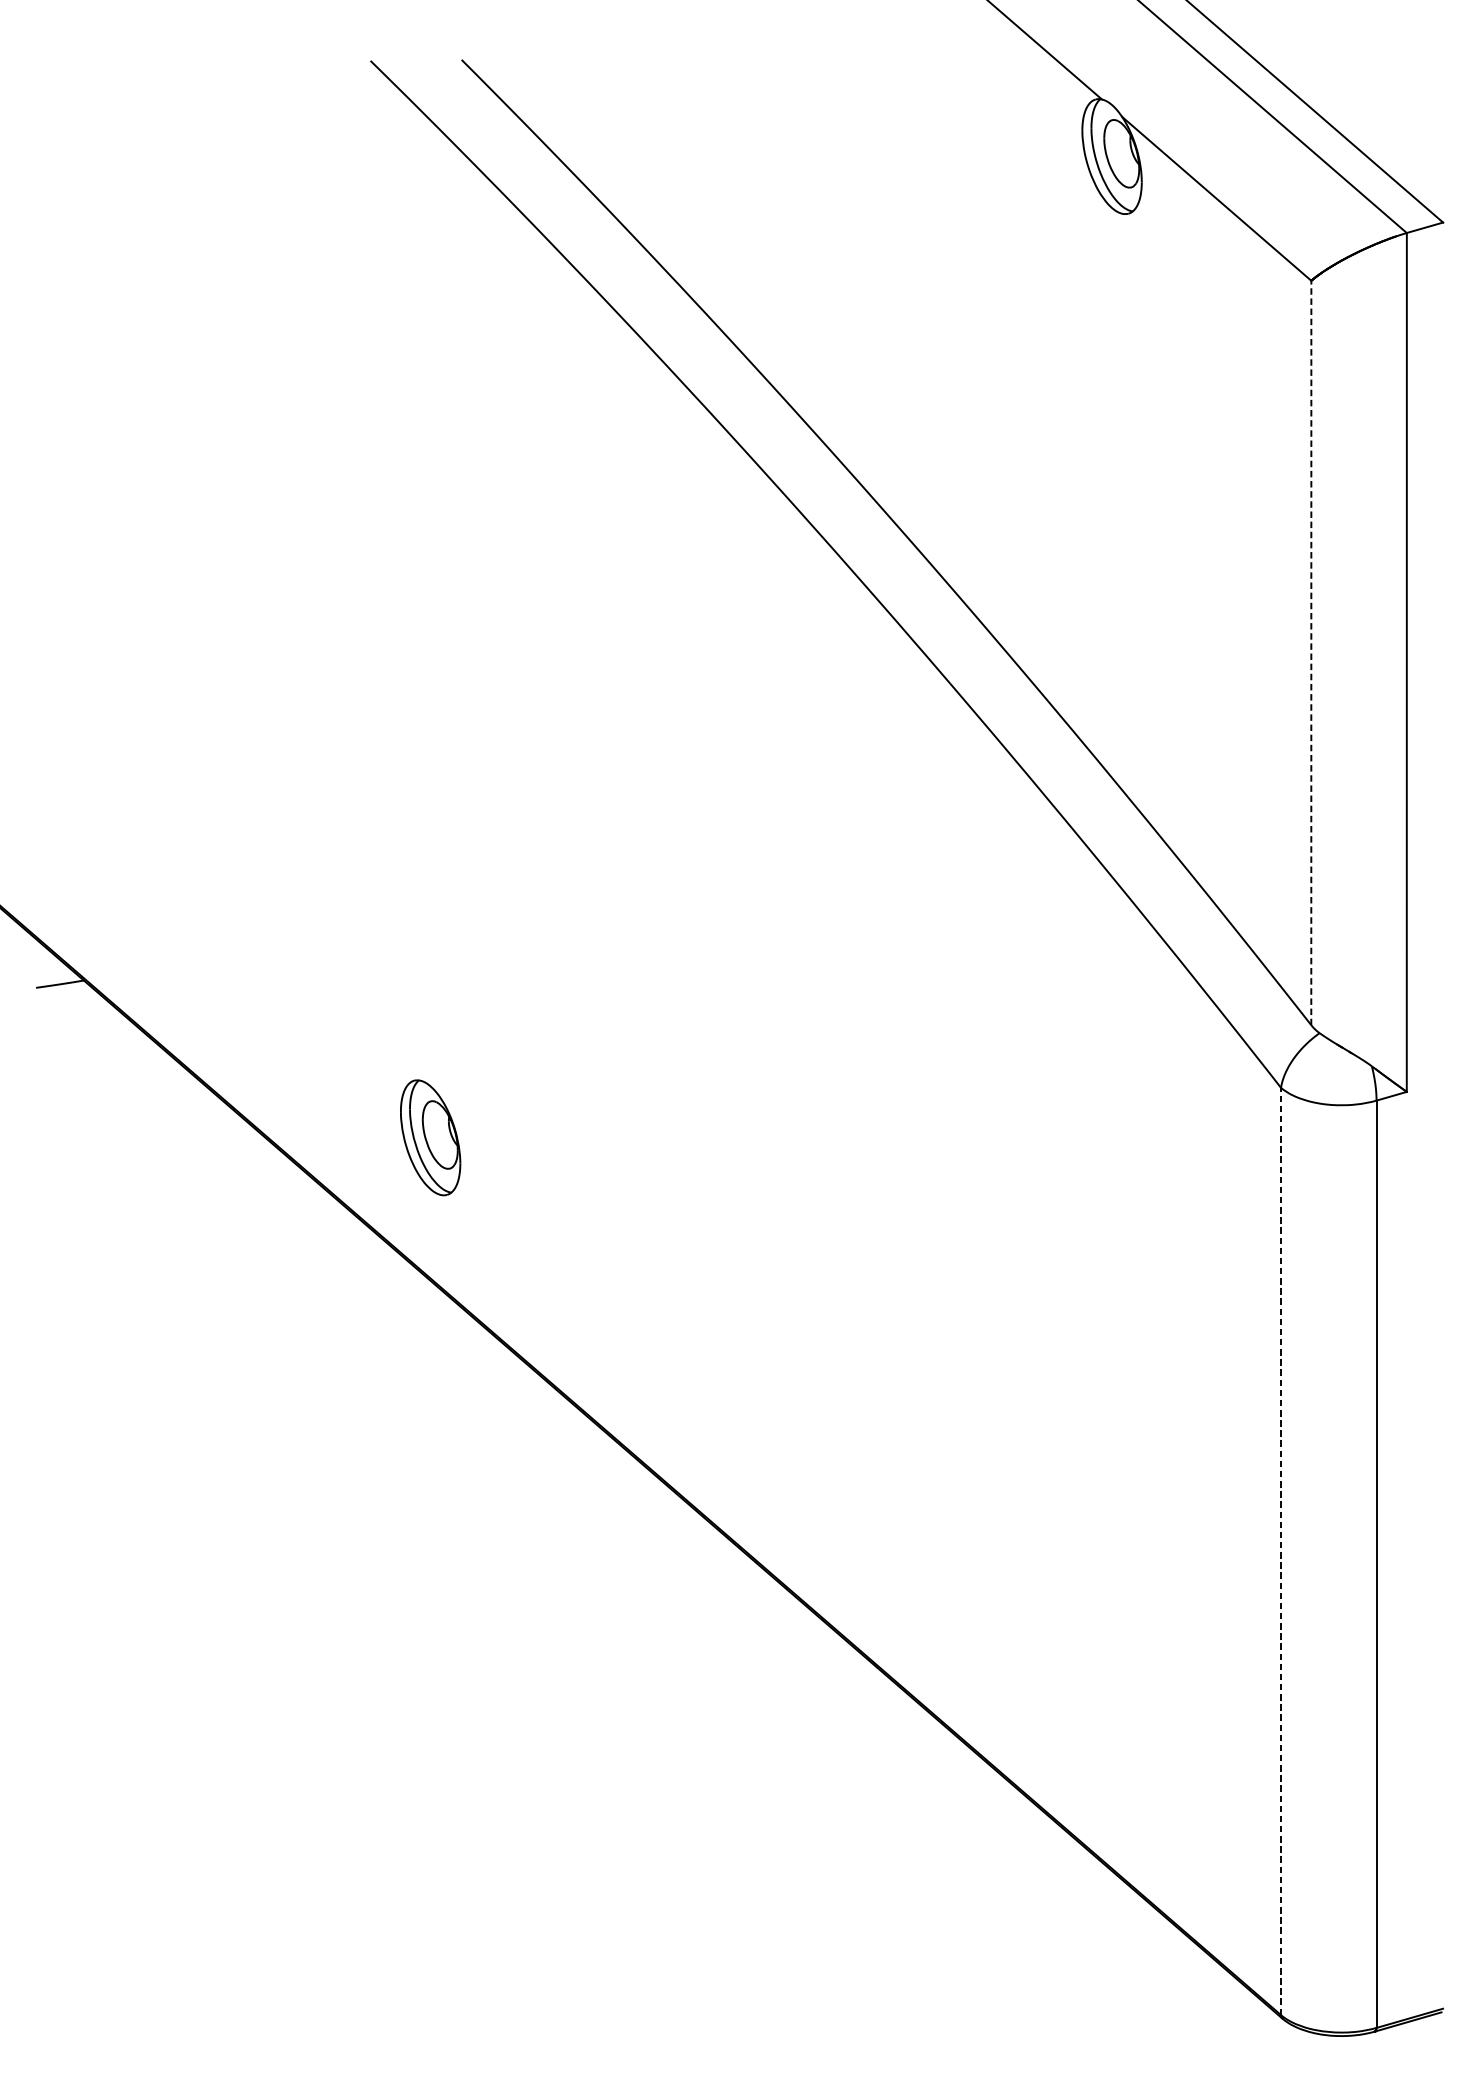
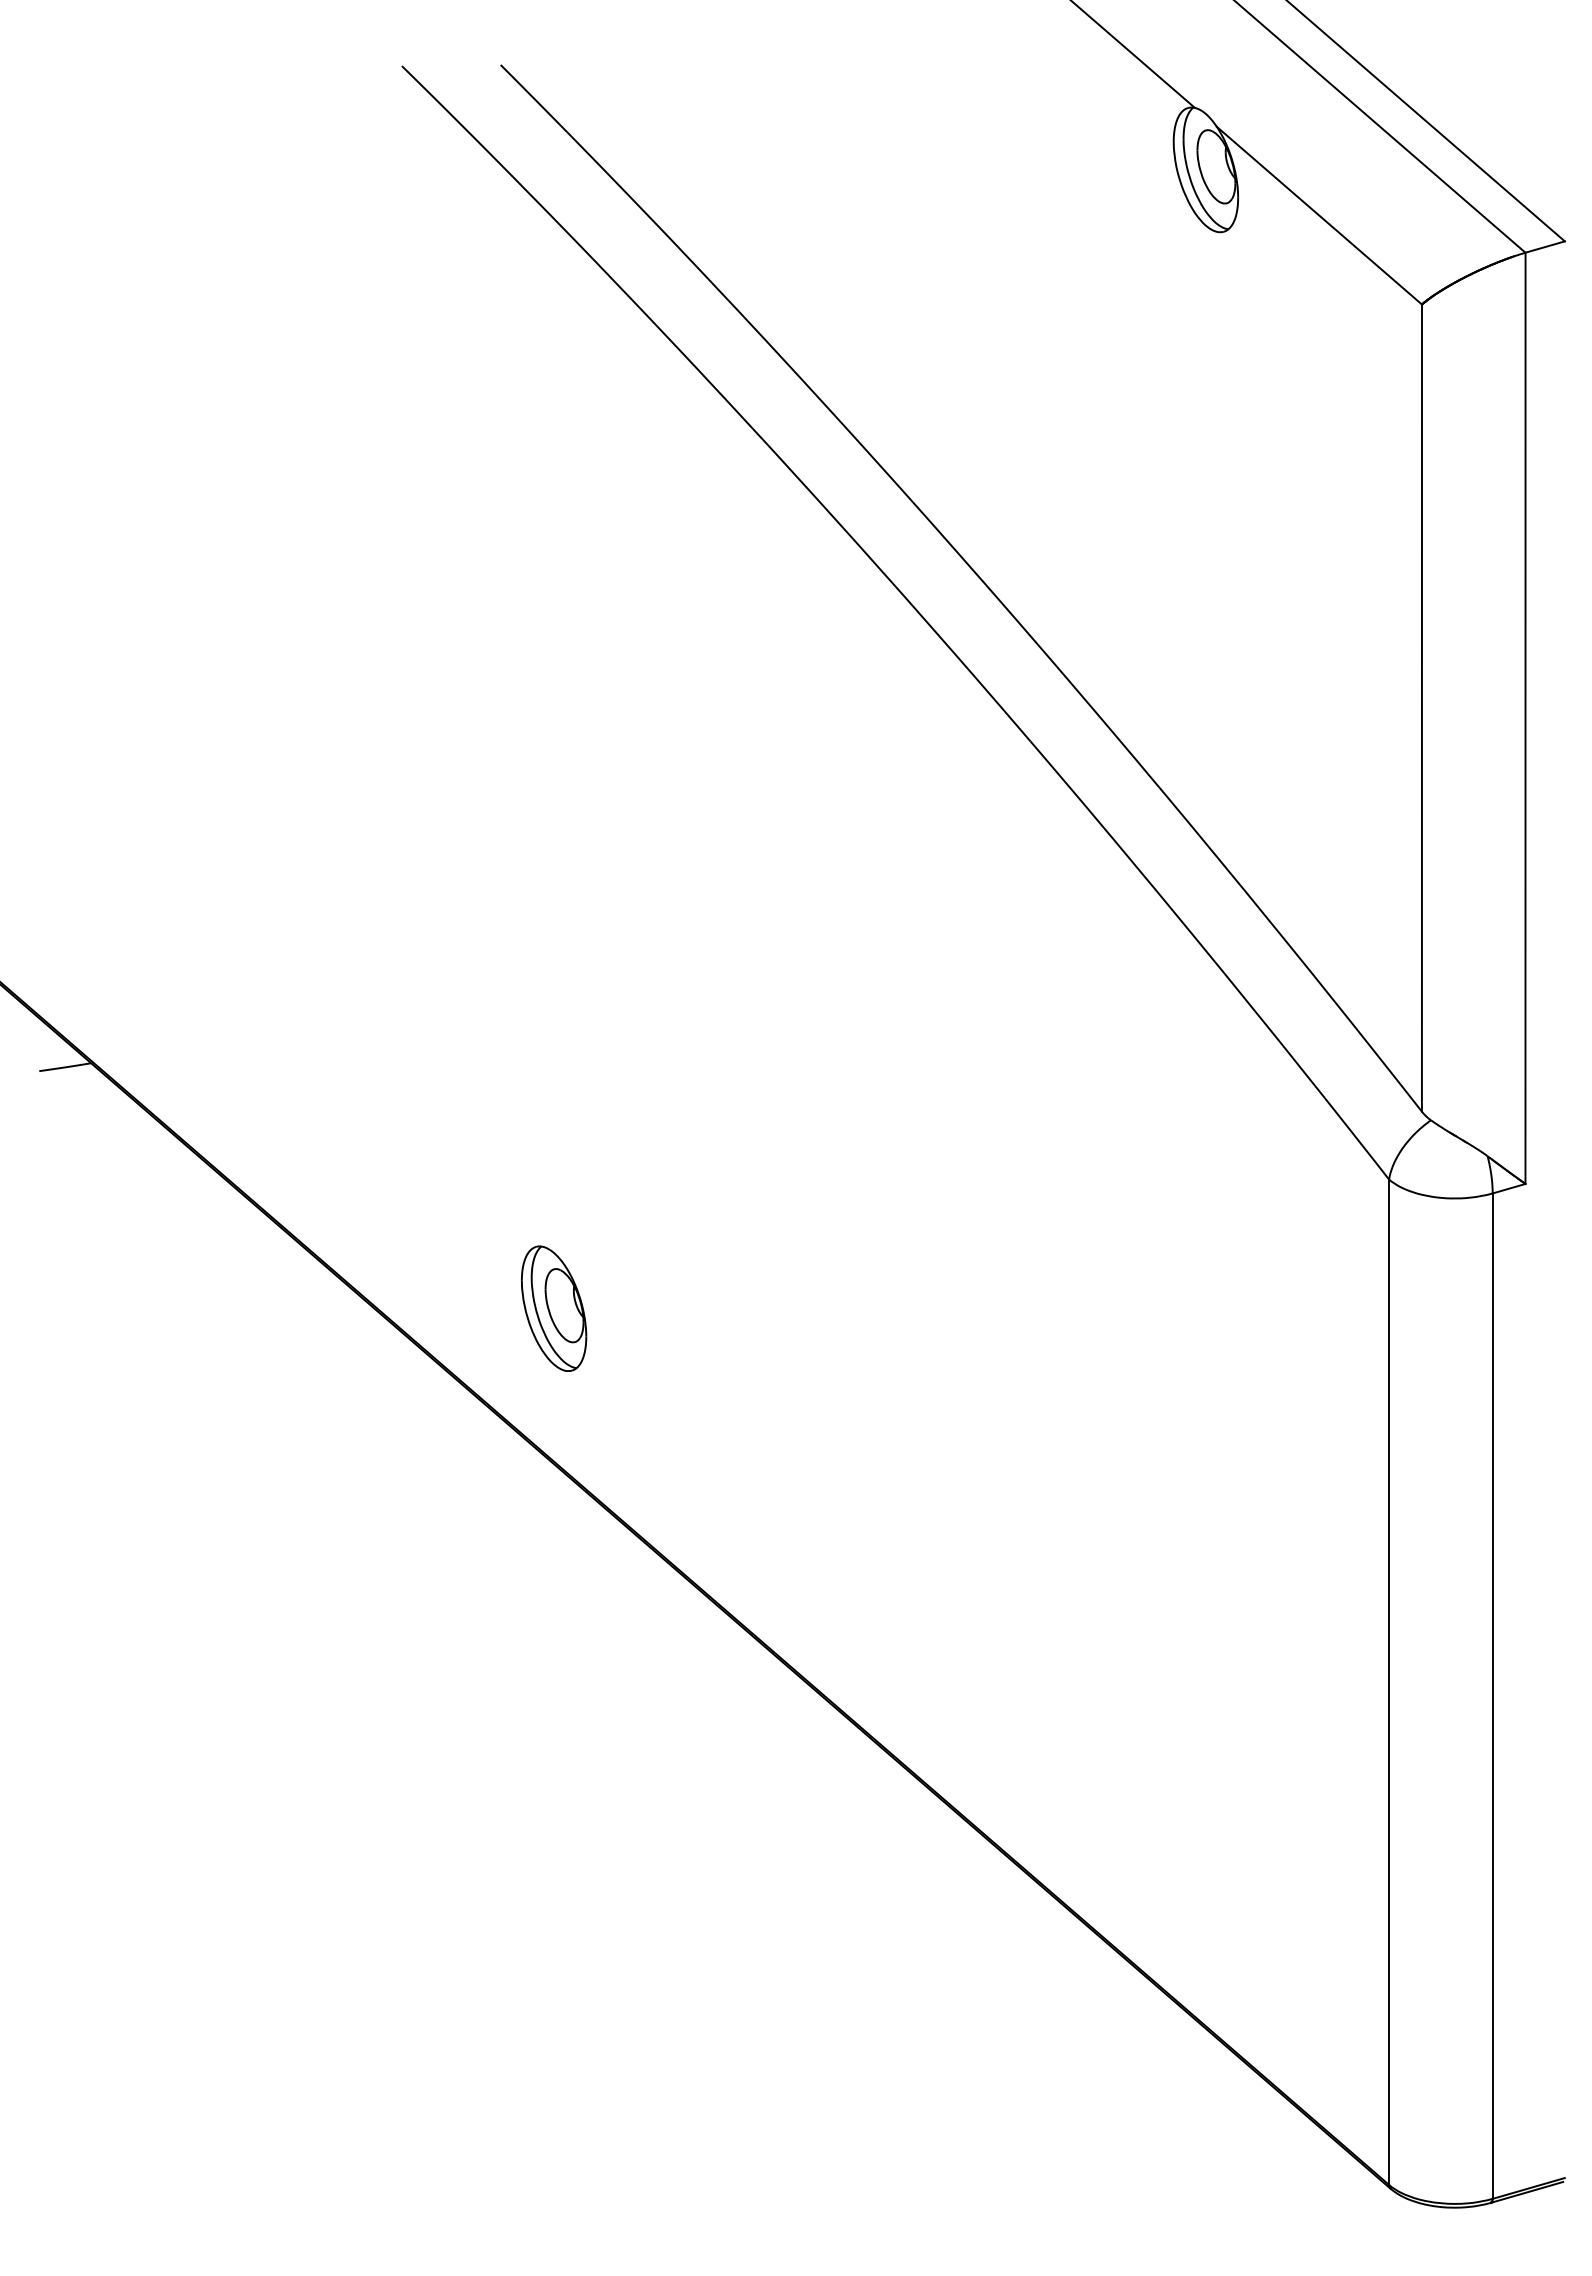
line: (1310, 653) -> (1421, 708), dashed -> solid
part: (431, 1137) -> (554, 1308), moved
line: (1281, 1551) -> (1389, 1682), dashed -> solid

